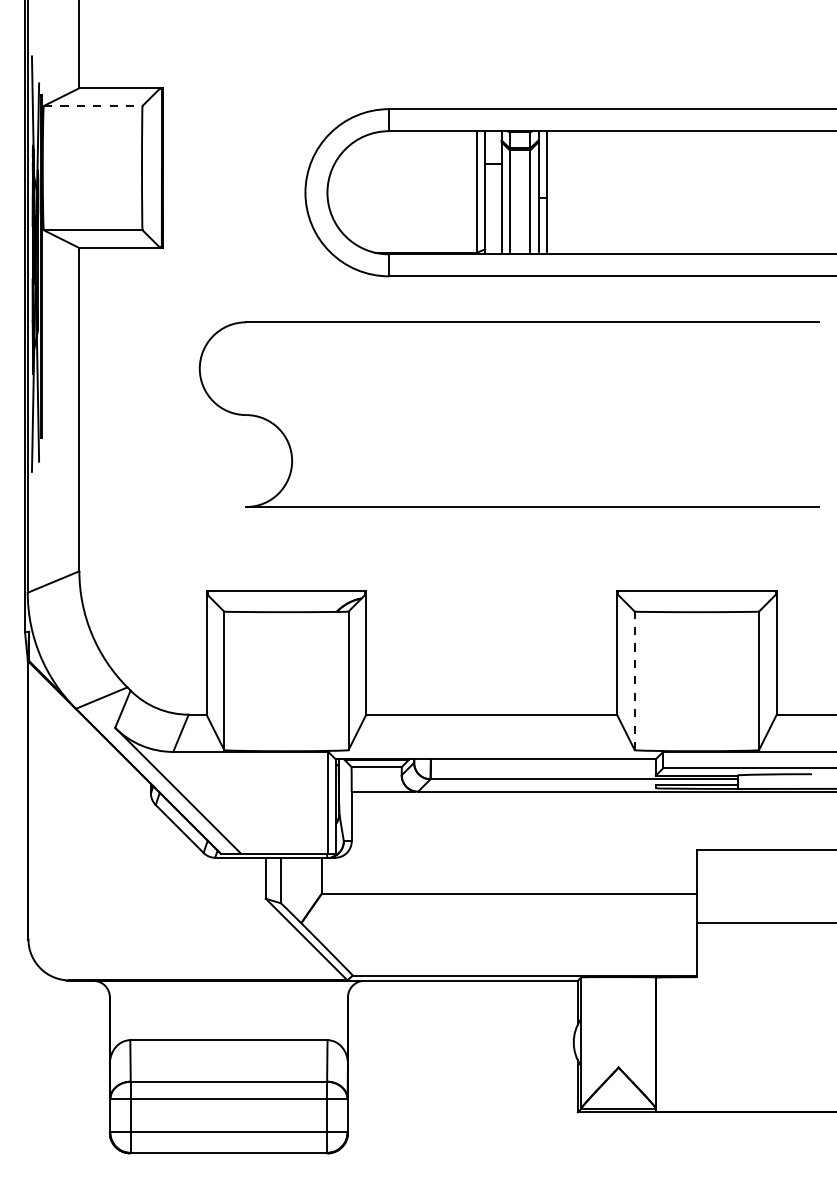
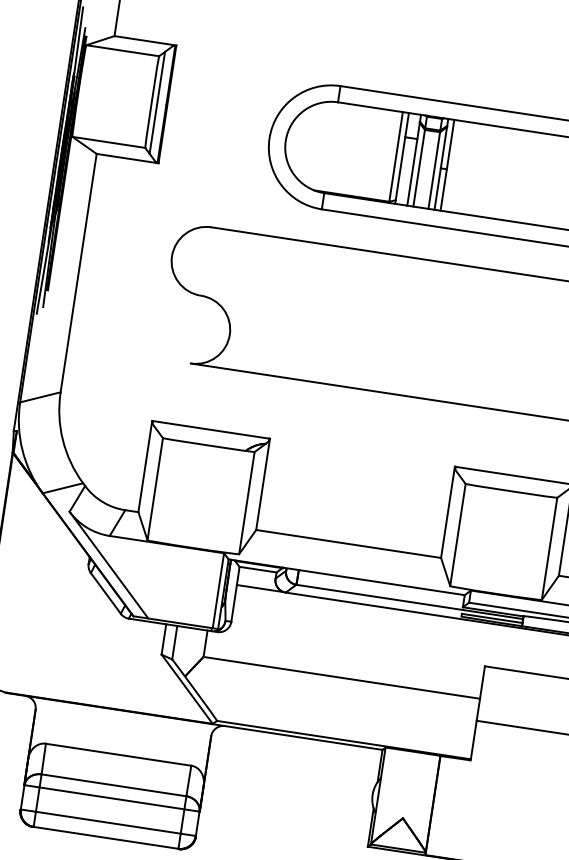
line: (93, 105) -> (123, 50), dashed -> solid
line: (149, 168) -> (157, 103), added
line: (634, 680) -> (457, 534), dashed -> solid

